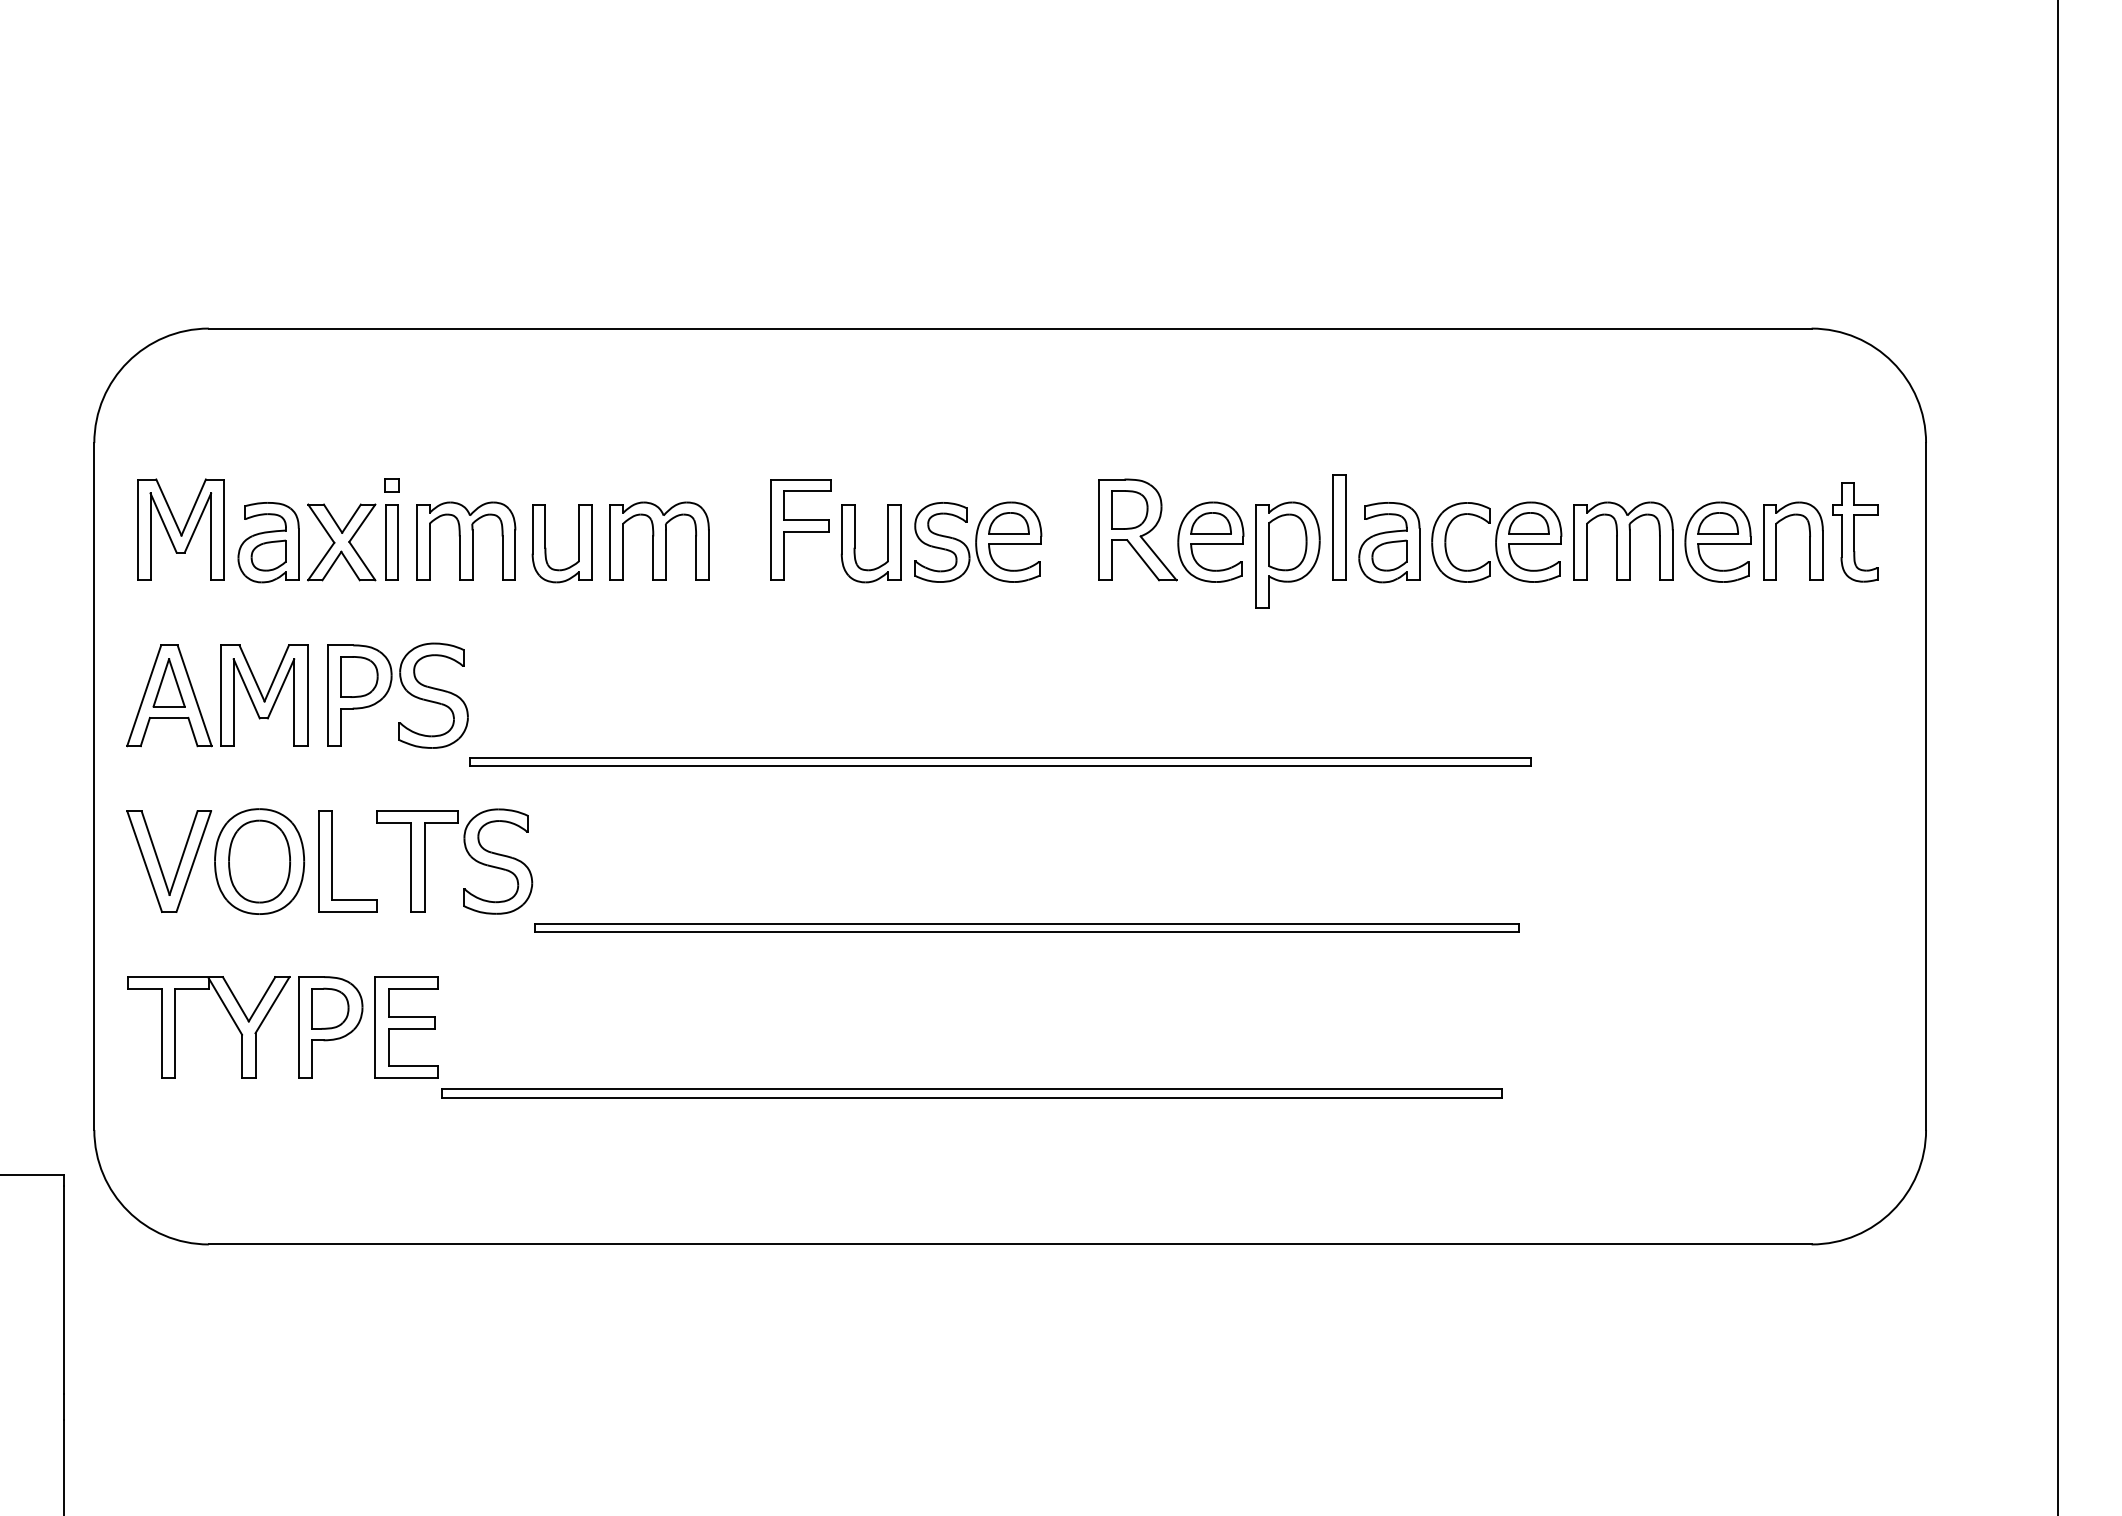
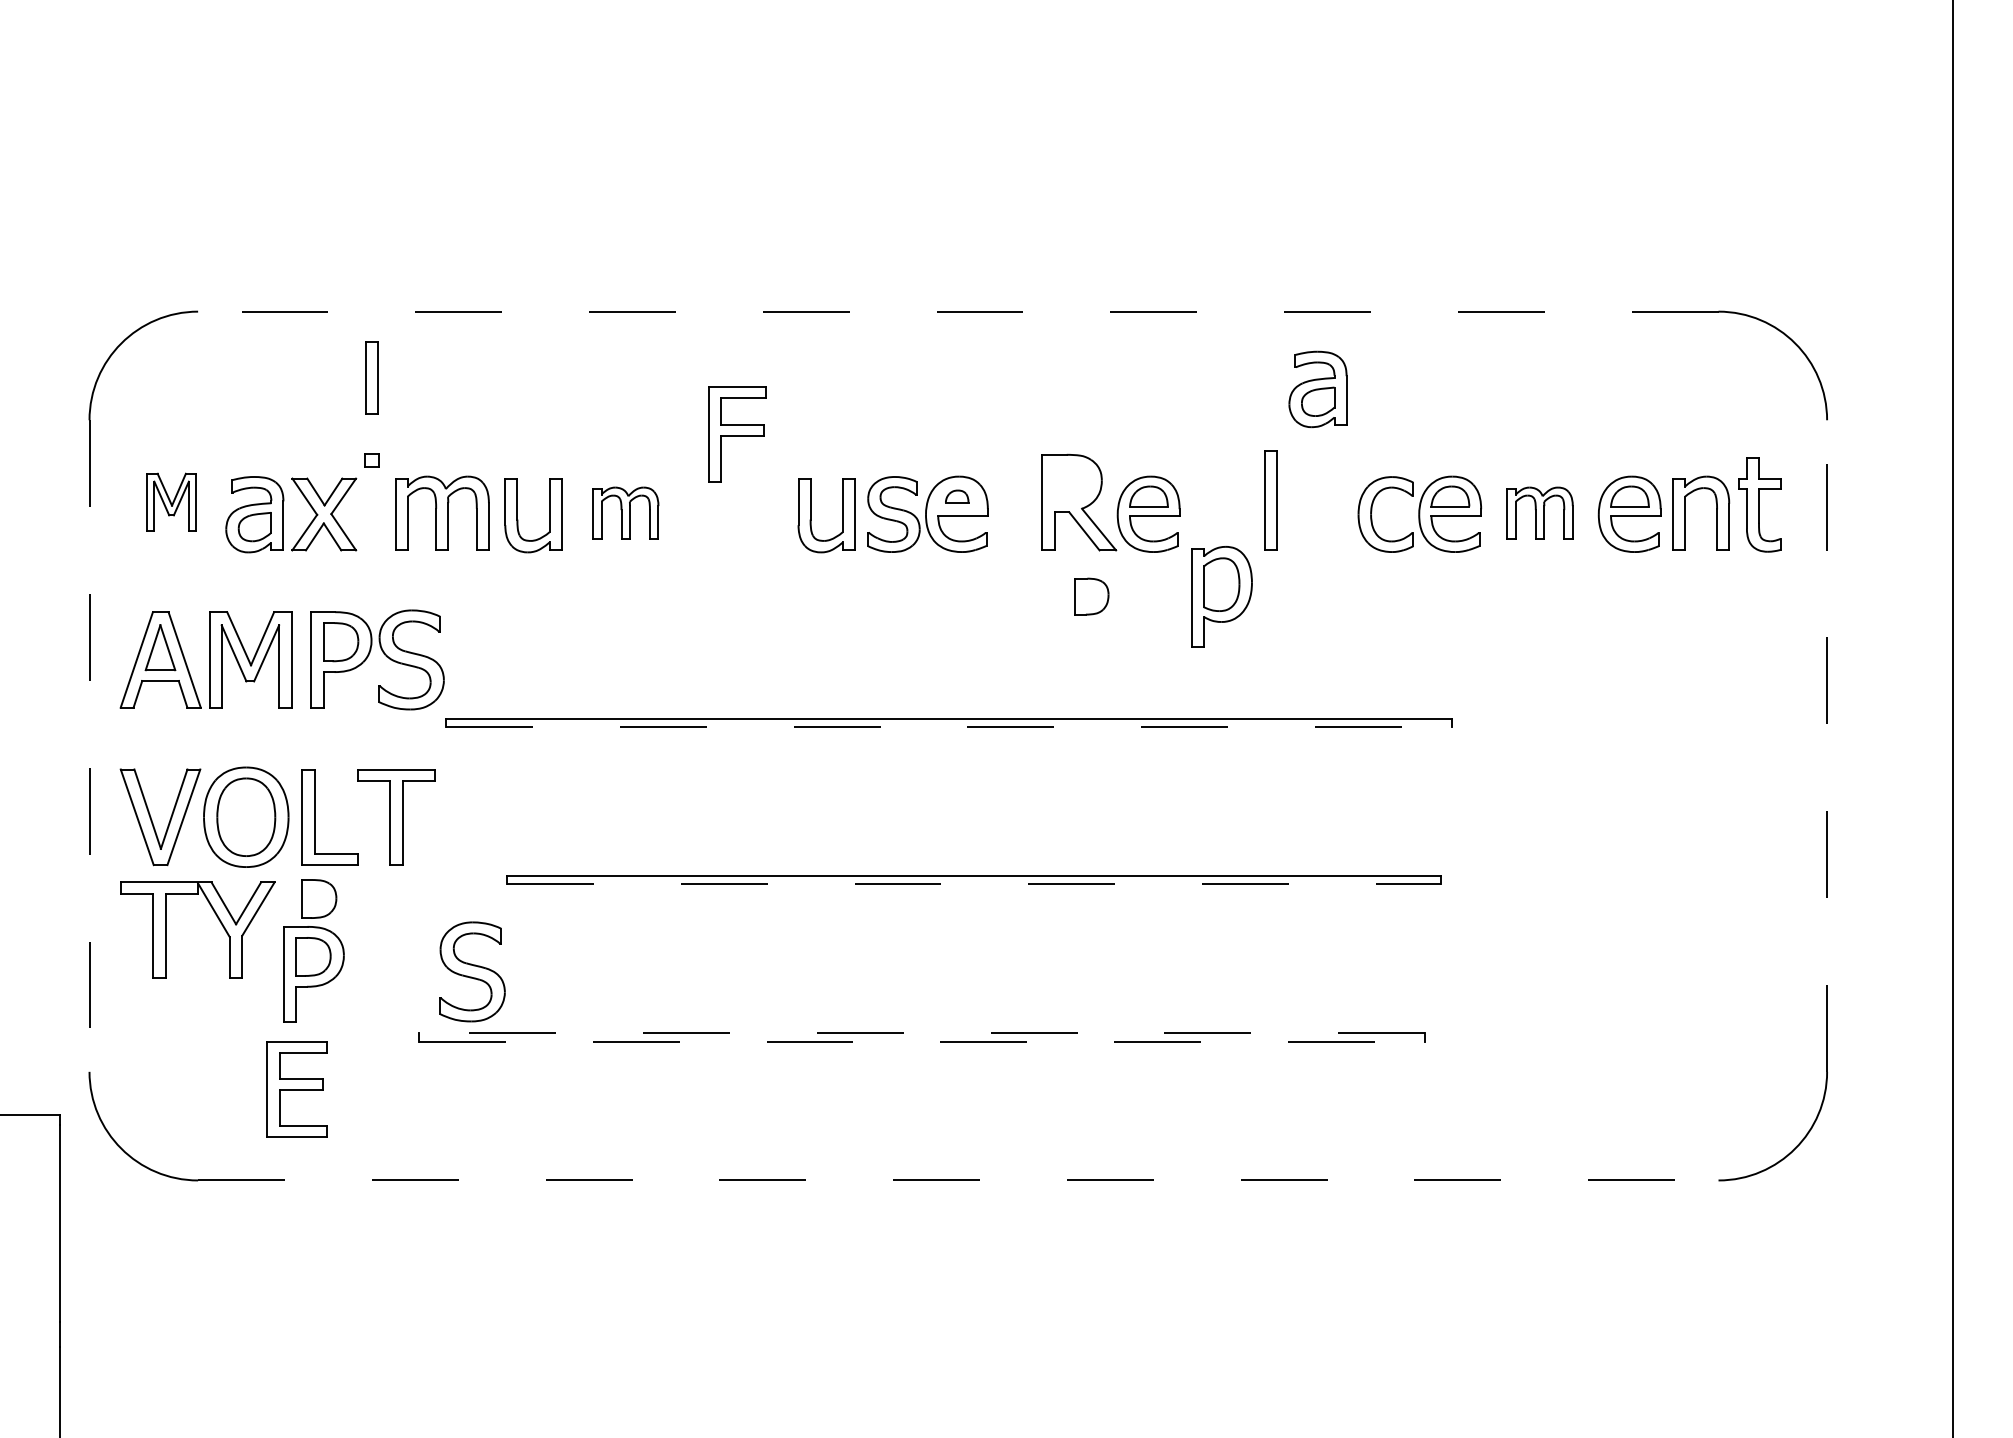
line: (1009, 328) -> (957, 311), solid -> dashed
part: (1129, 509) -> (1091, 596), moved
part: (1008, 523) -> (956, 496), size x0.6
part: (180, 529) -> (171, 502), size x0.6
part: (800, 529) -> (736, 433), moved
part: (659, 540) -> (625, 512), size x0.7
part: (1623, 540) -> (1540, 512), size x0.7
part: (391, 542) -> (371, 377), moved
part: (1389, 542) -> (1318, 389), moved
part: (1287, 554) -> (1221, 596), moved
line: (1001, 766) -> (950, 727), solid -> dashed
line: (1926, 786) -> (1827, 746), solid -> dashed
line: (94, 787) -> (89, 746), solid -> dashed
part: (498, 861) -> (472, 971), moved
line: (1027, 932) -> (974, 884), solid -> dashed
part: (336, 947) -> (319, 898), added
part: (230, 1017) -> (218, 920), moved
part: (406, 1027) -> (296, 1089), moved
line: (971, 1089) -> (921, 1033), solid -> dashed
line: (972, 1098) -> (922, 1041), solid -> dashed
line: (1010, 1244) -> (958, 1180), solid -> dashed

